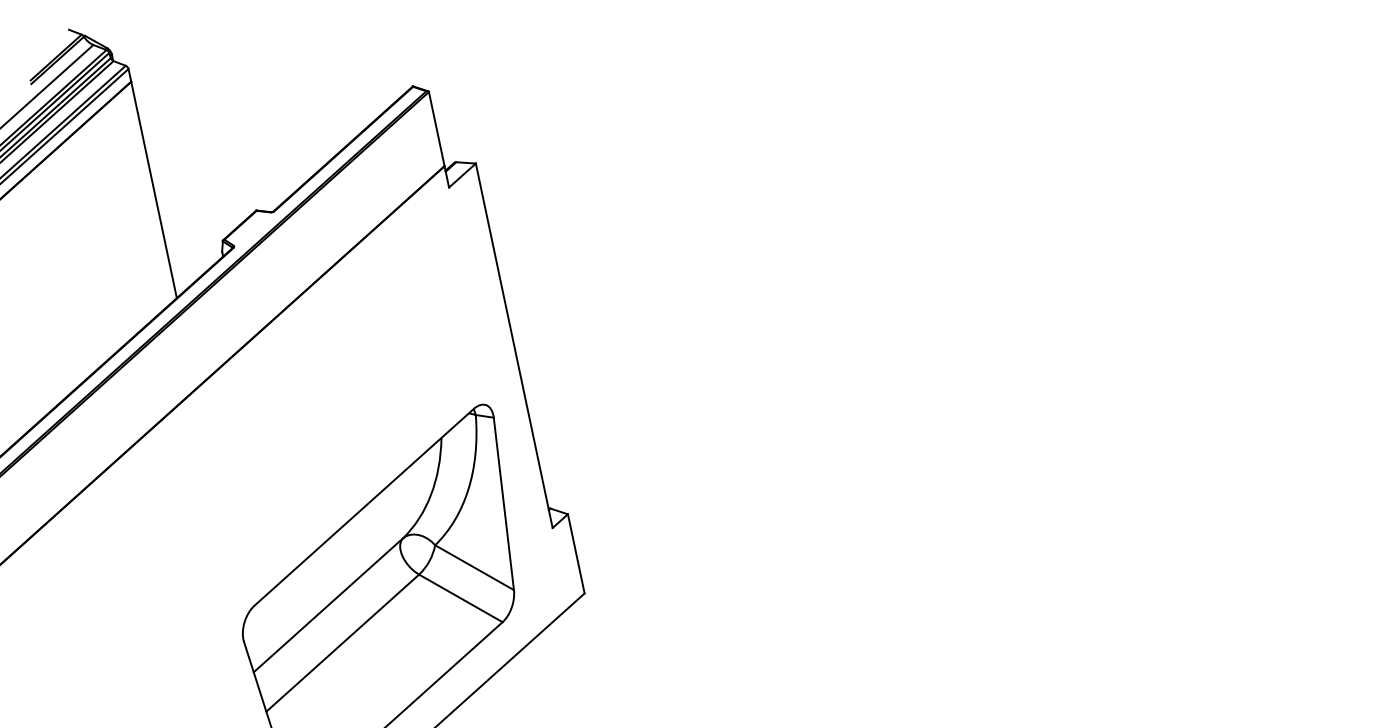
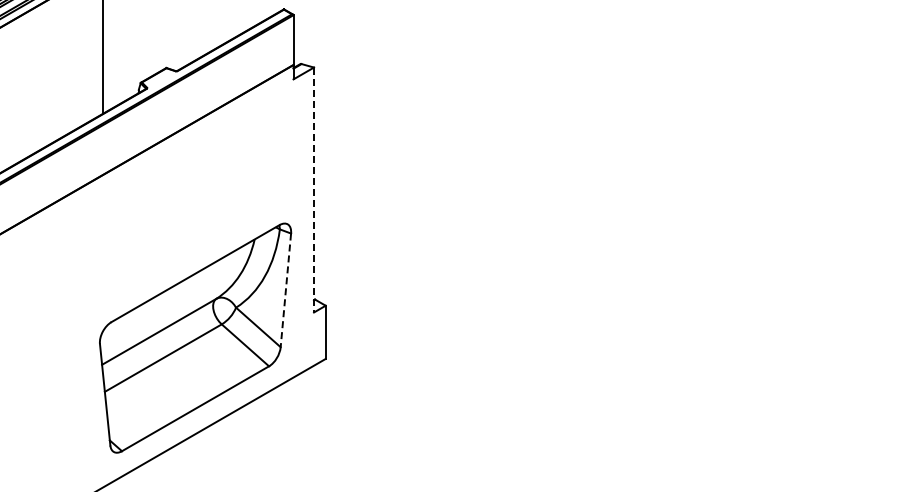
line: (515, 346) -> (314, 190), solid -> dashed
line: (503, 504) -> (285, 290), solid -> dashed

